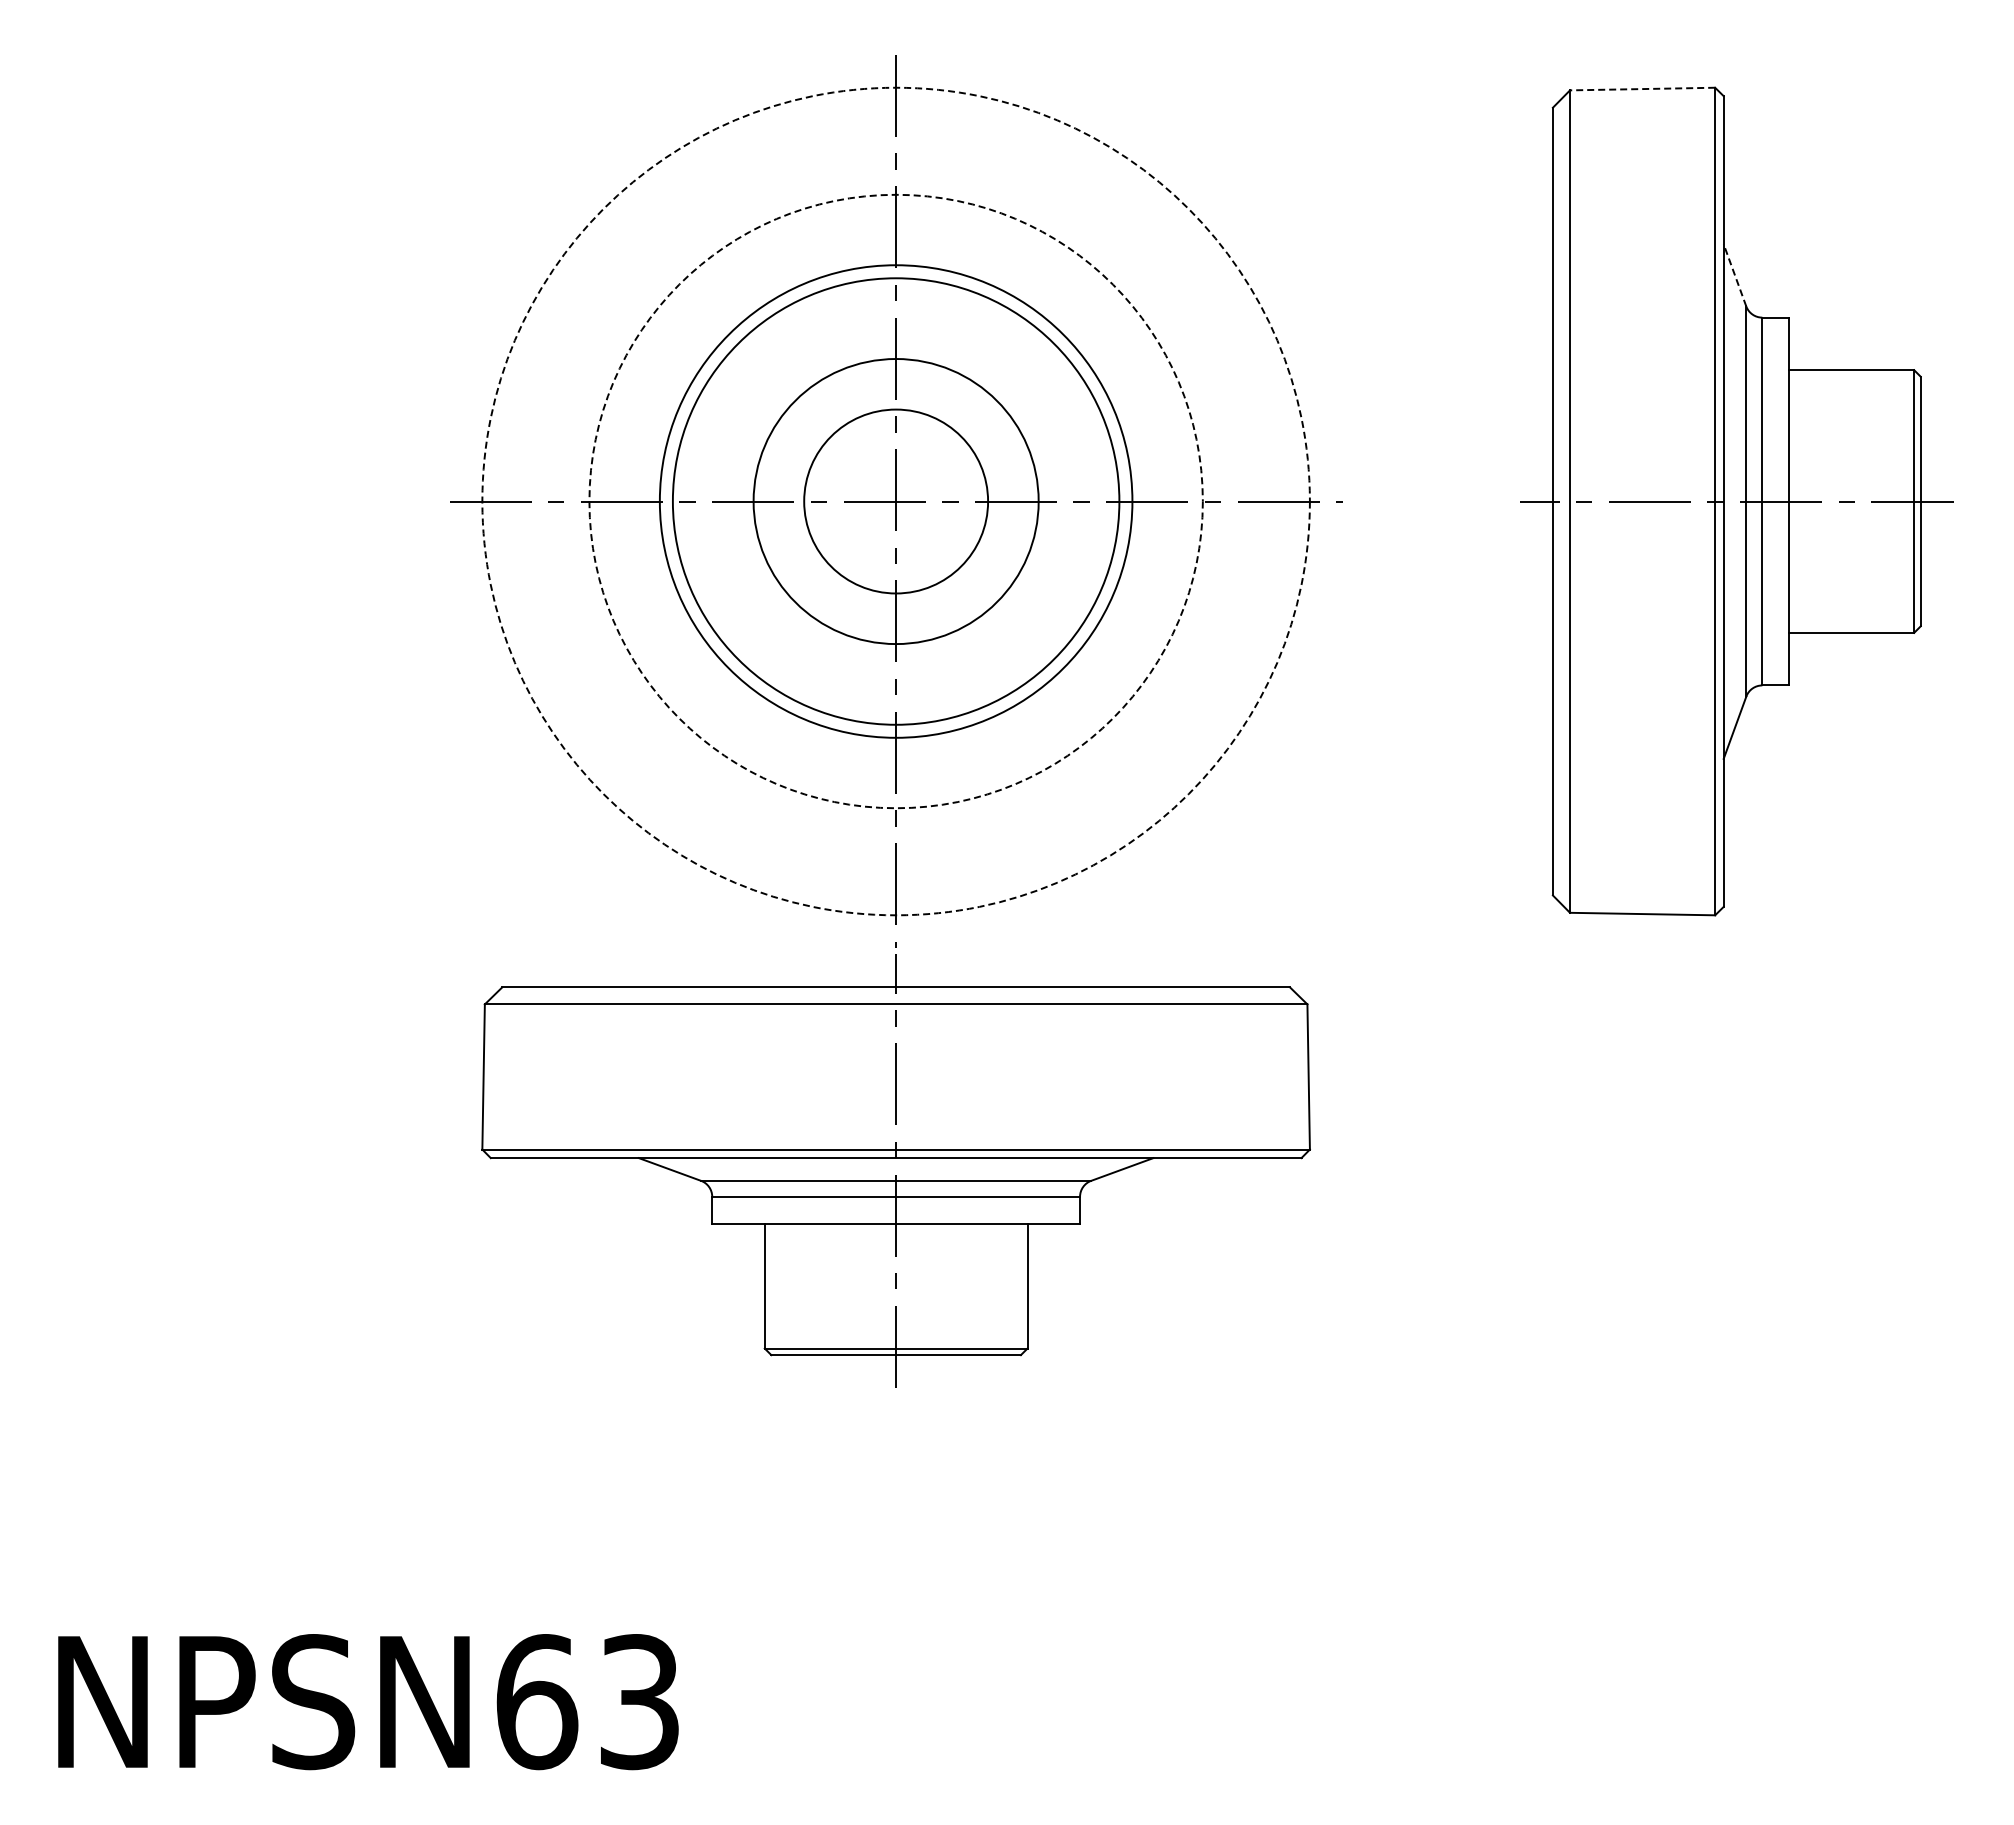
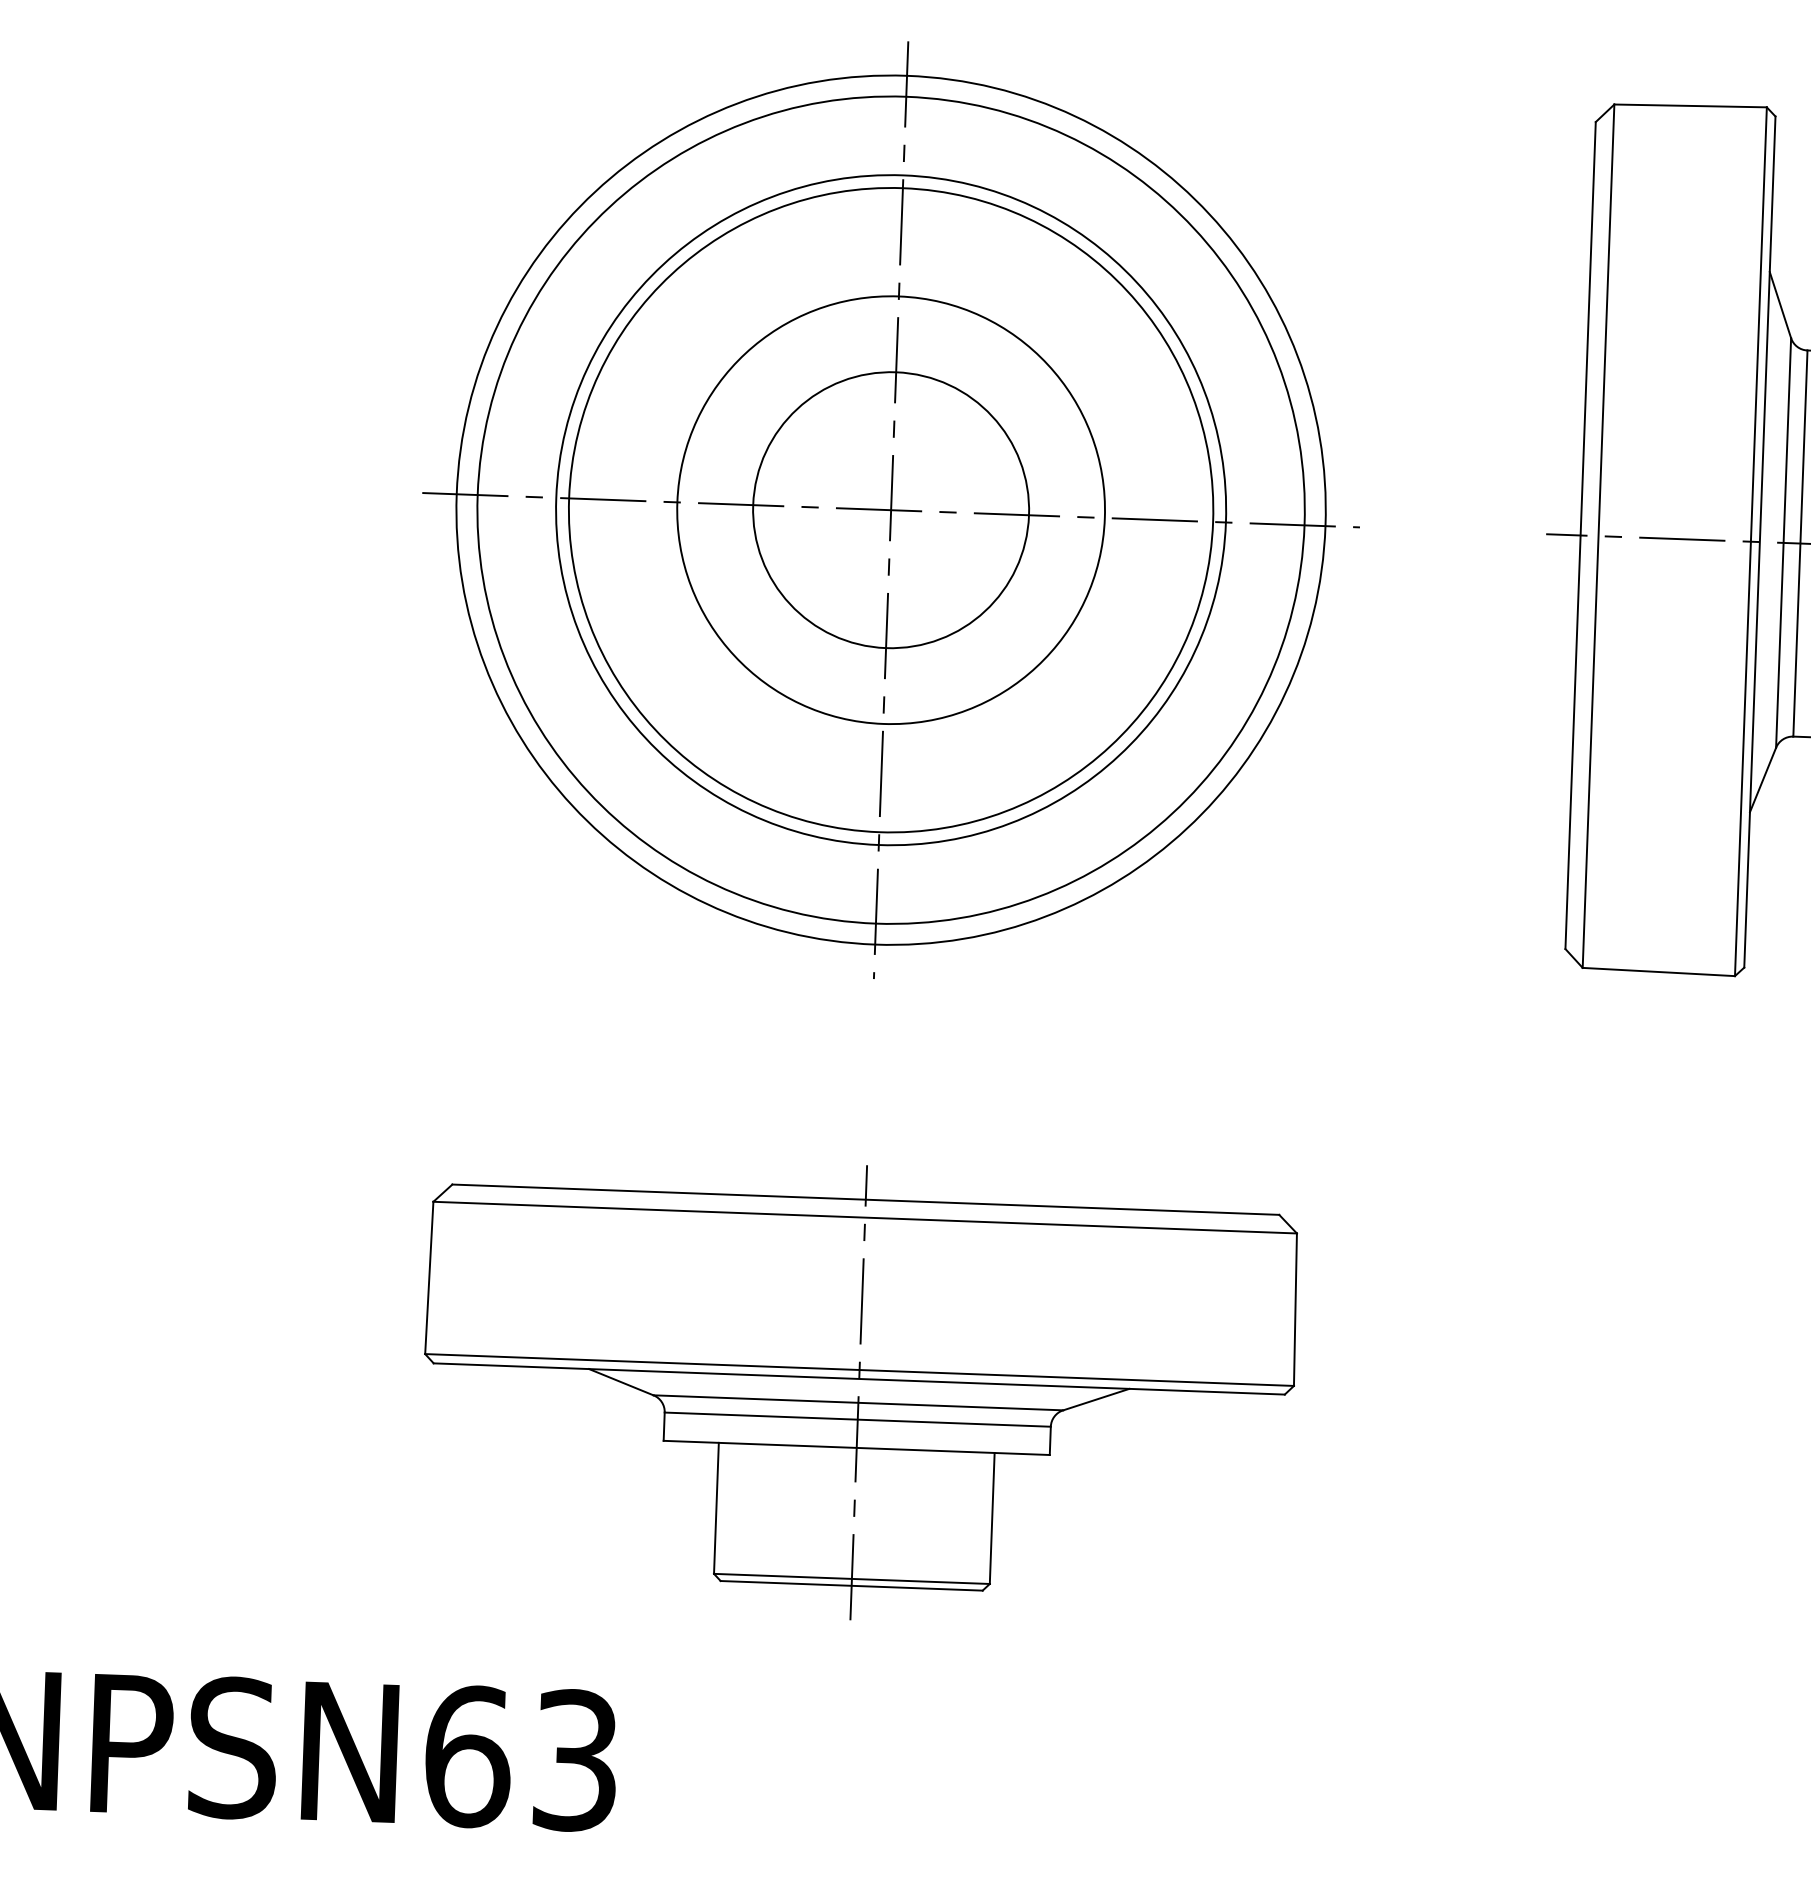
line: (1642, 89) -> (1690, 106), dashed -> solid
line: (1734, 274) -> (1779, 304), dashed -> solid
circle: (895, 501) -> (890, 510), dashed -> solid
circle: (895, 501) -> (890, 510), dashed -> solid
circle: (895, 501) -> (890, 510), size x1.43
circle: (895, 501) -> (890, 510), size x1.43
circle: (895, 501) -> (890, 510), size x1.67
circle: (896, 501) -> (891, 510), size x1.43
part: (895, 1170) -> (858, 1391), moved

